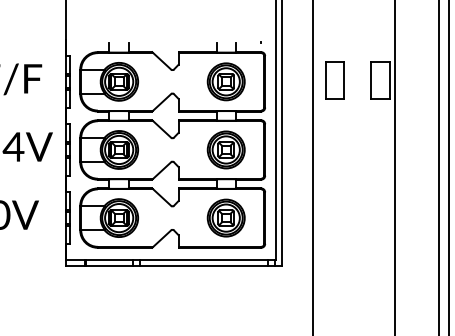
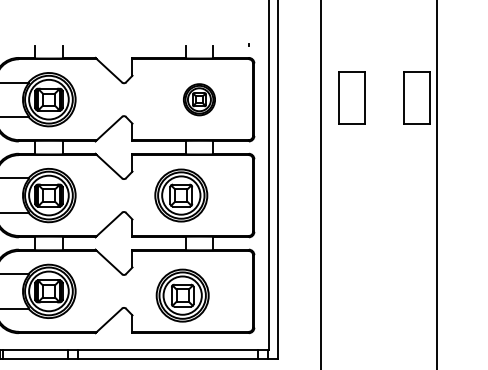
part: (225, 81) -> (198, 99), size x0.6
part: (225, 149) -> (180, 194), moved
part: (225, 217) -> (181, 294), moved

